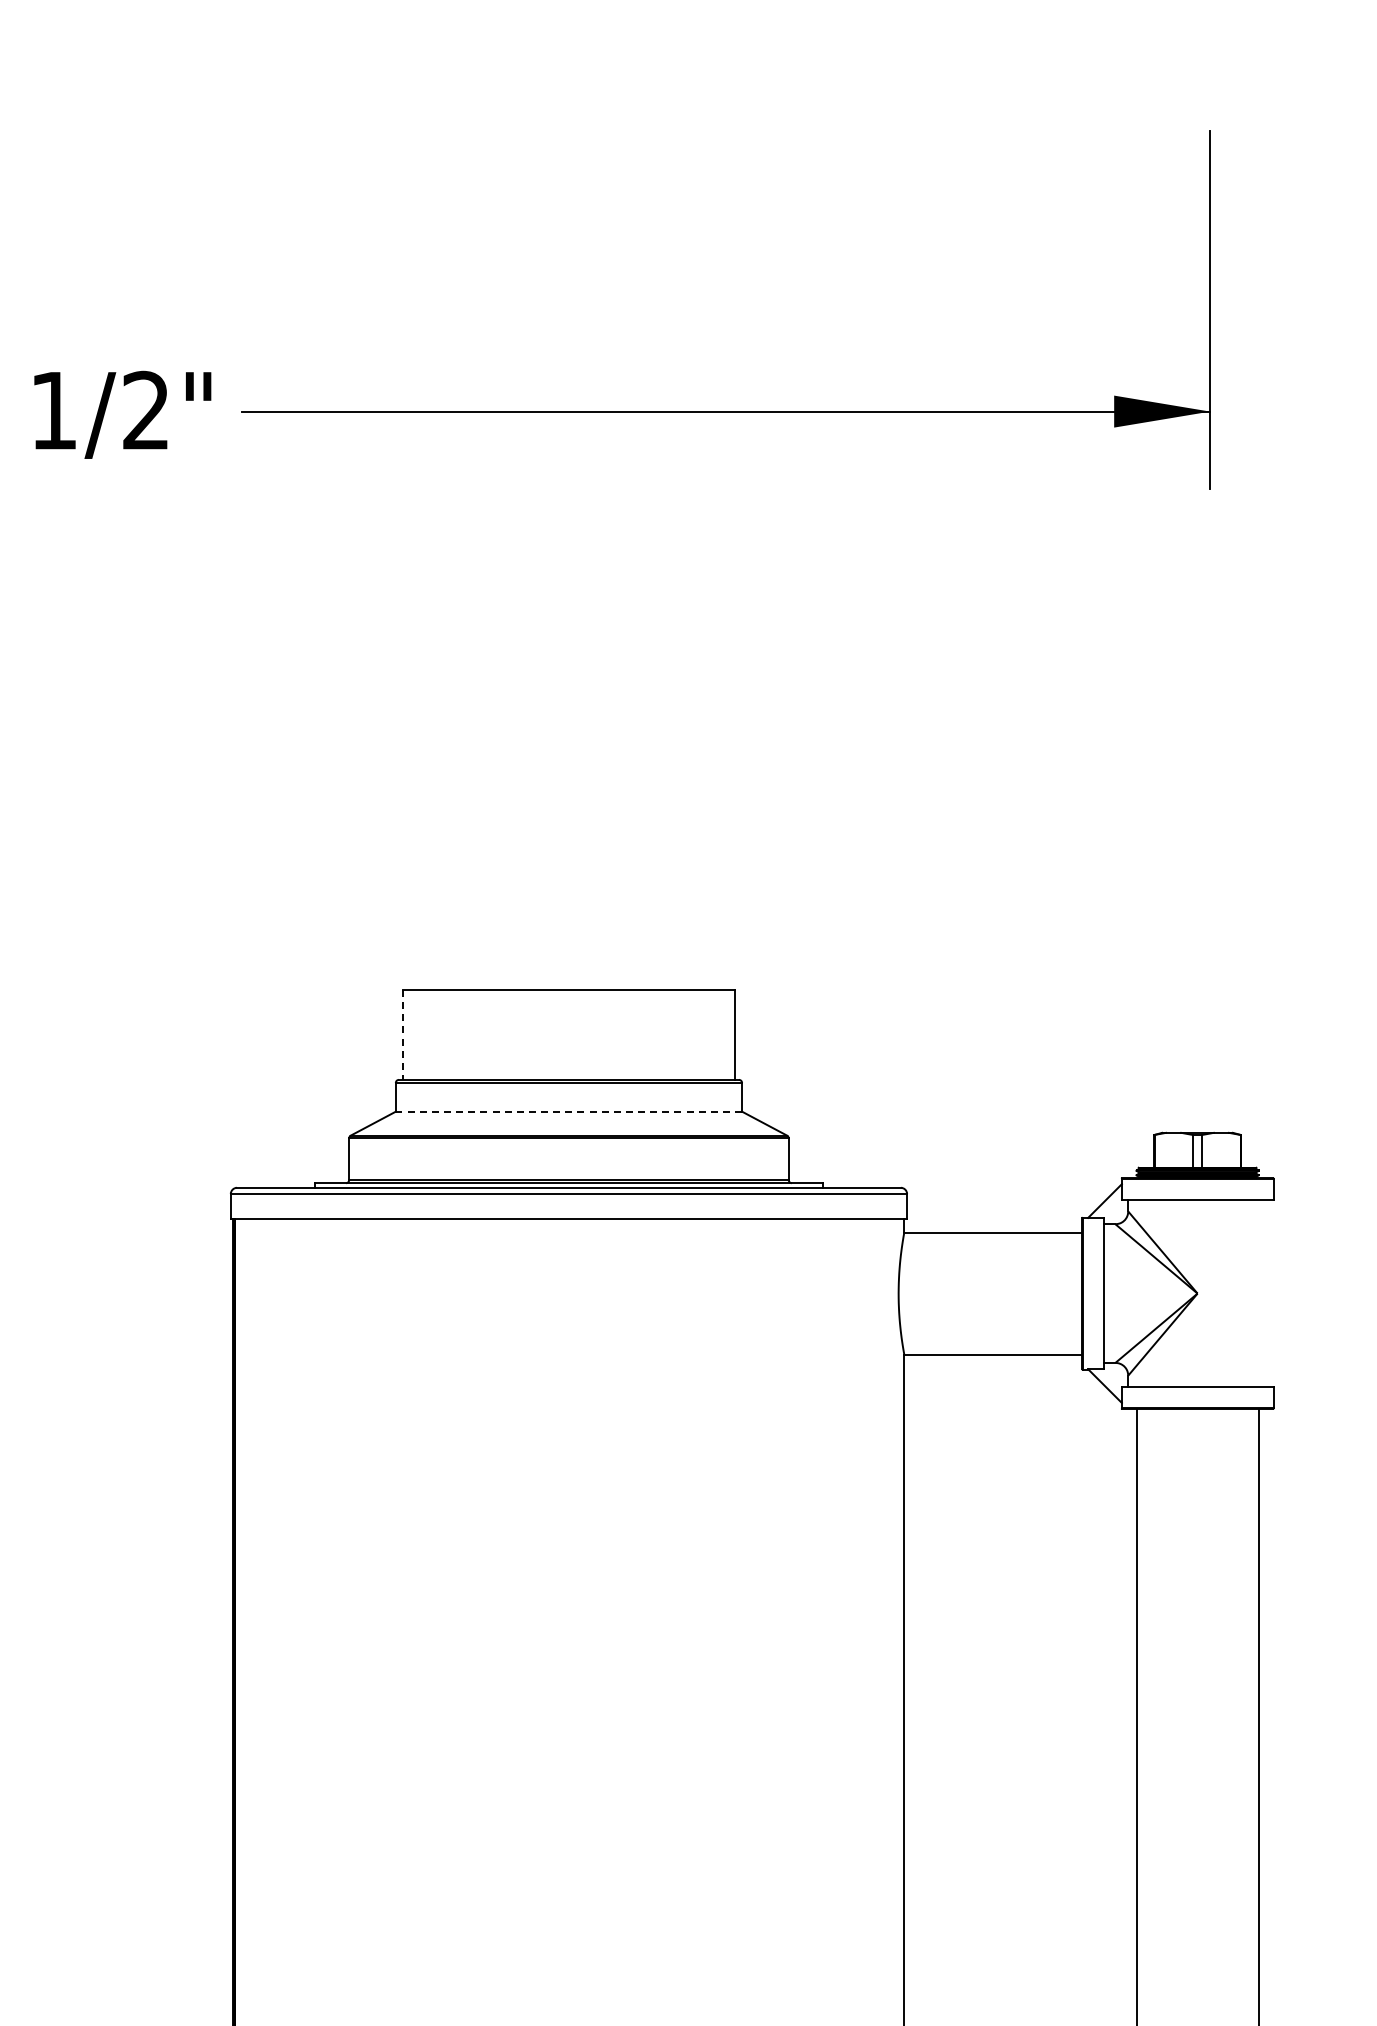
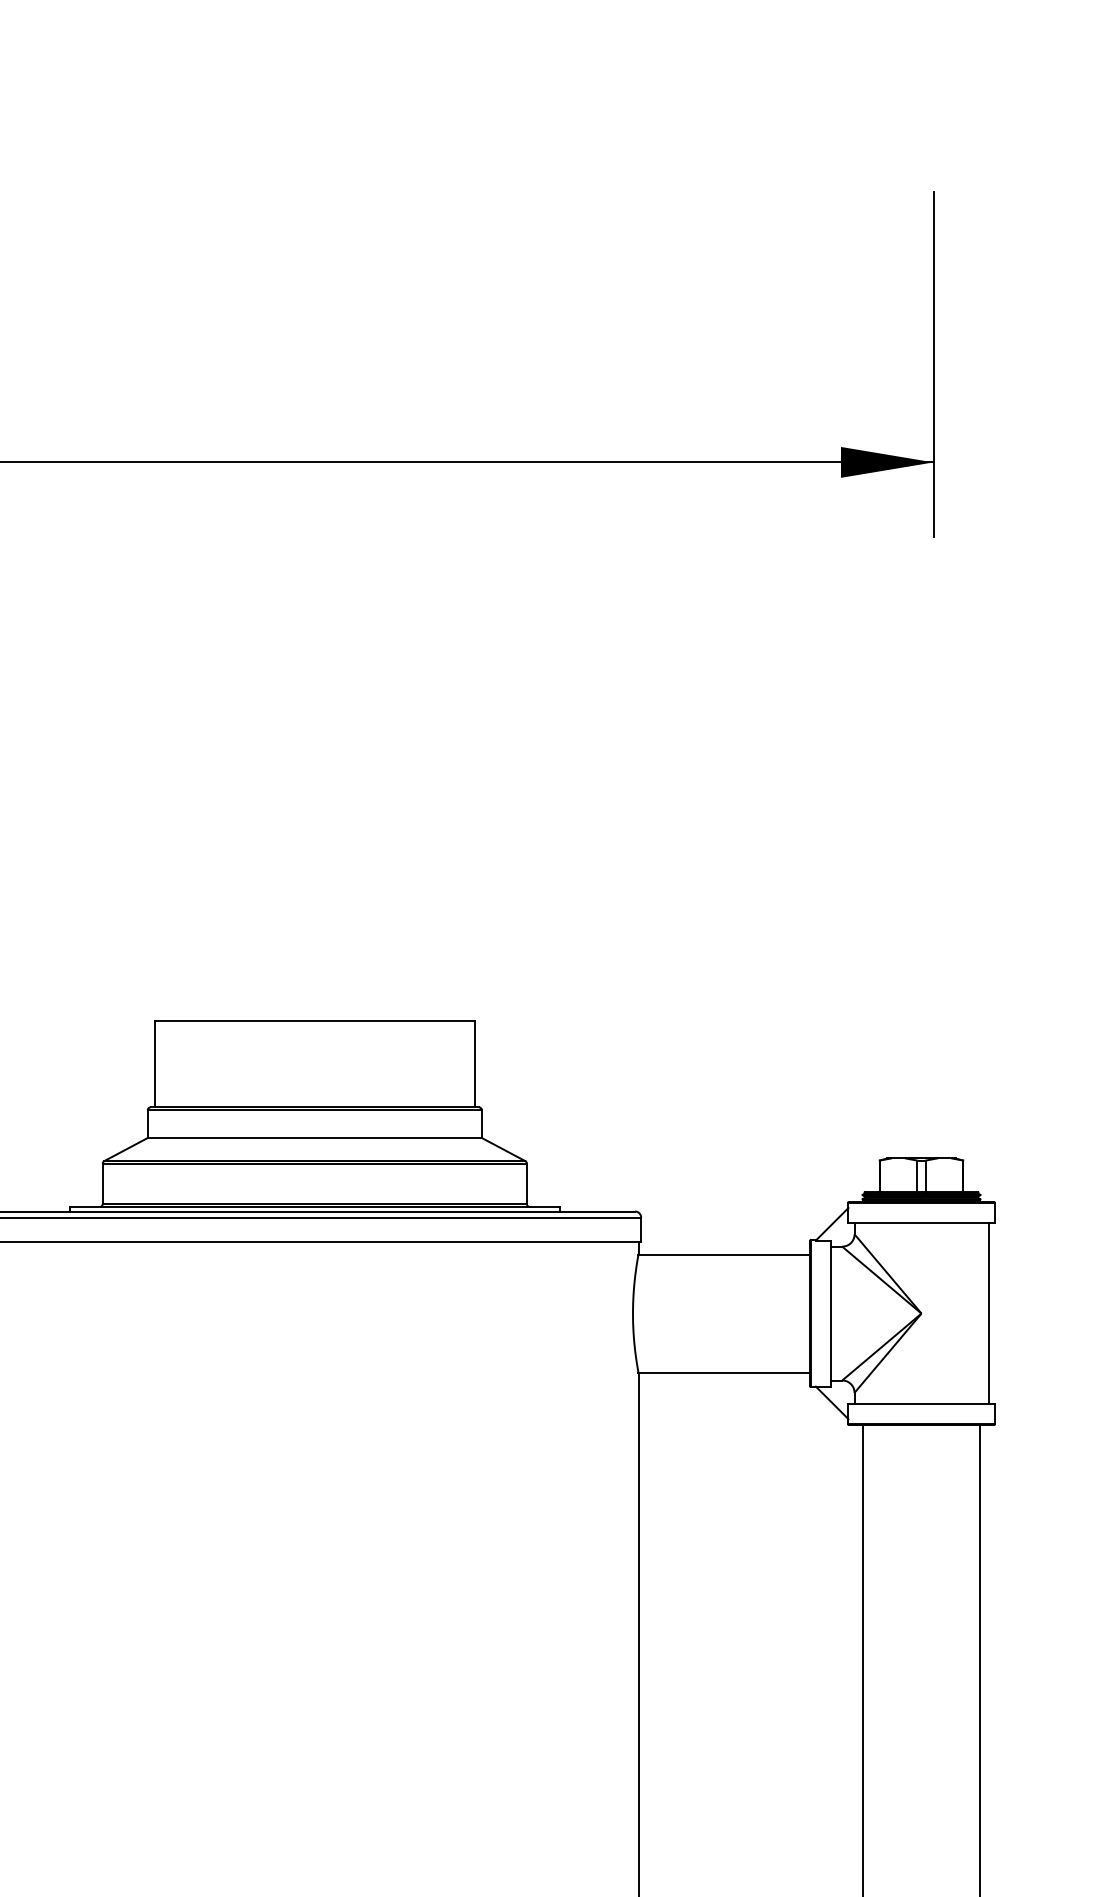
line: (403, 1034) -> (155, 1063), dashed -> solid
line: (568, 1111) -> (314, 1137), dashed -> solid
line: (1267, 1293) -> (988, 1313), added

